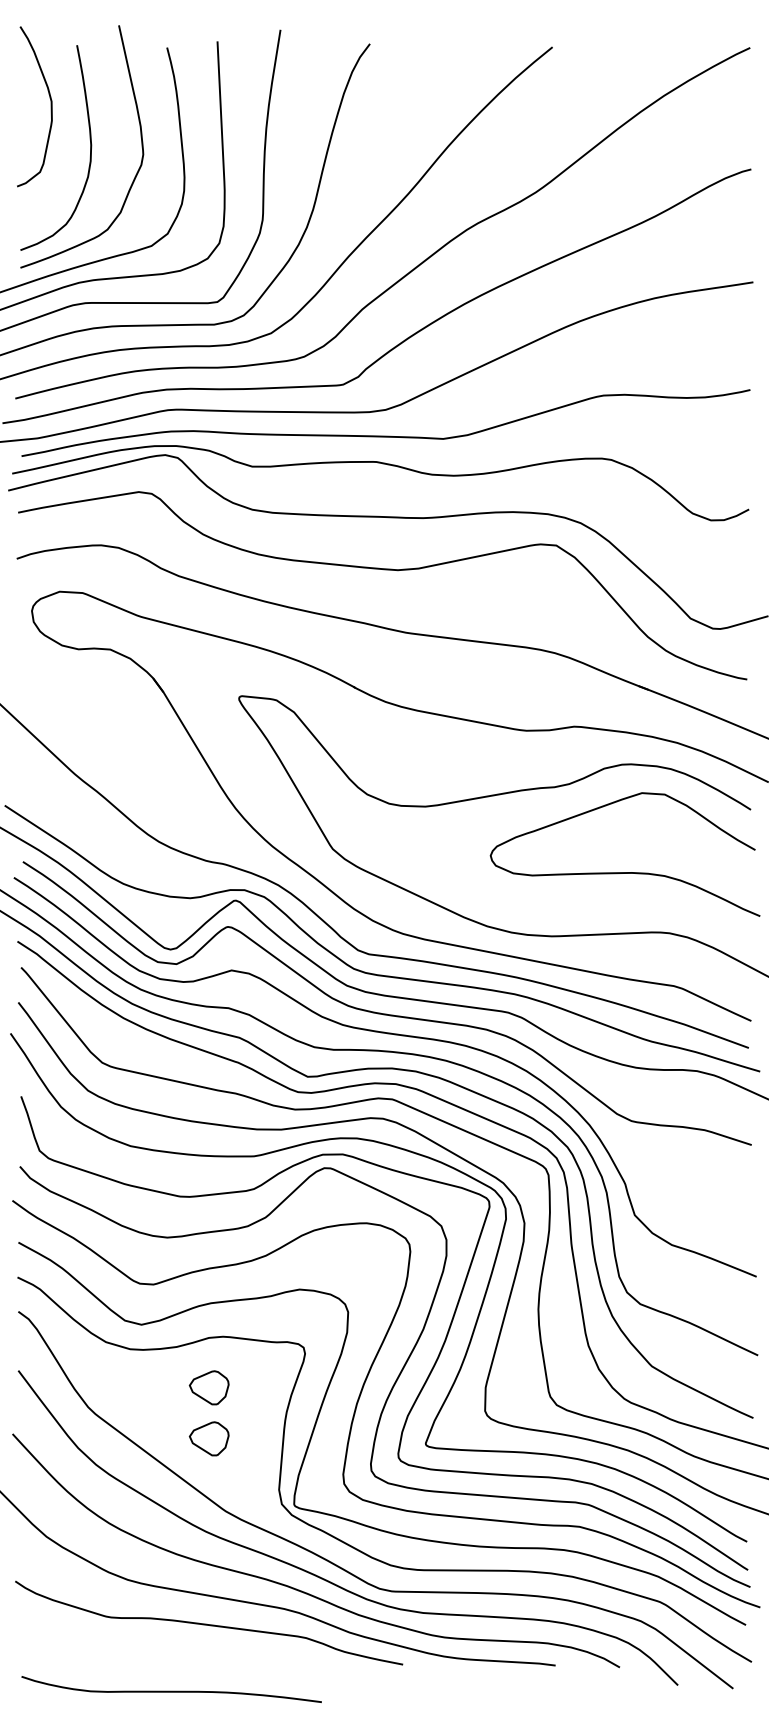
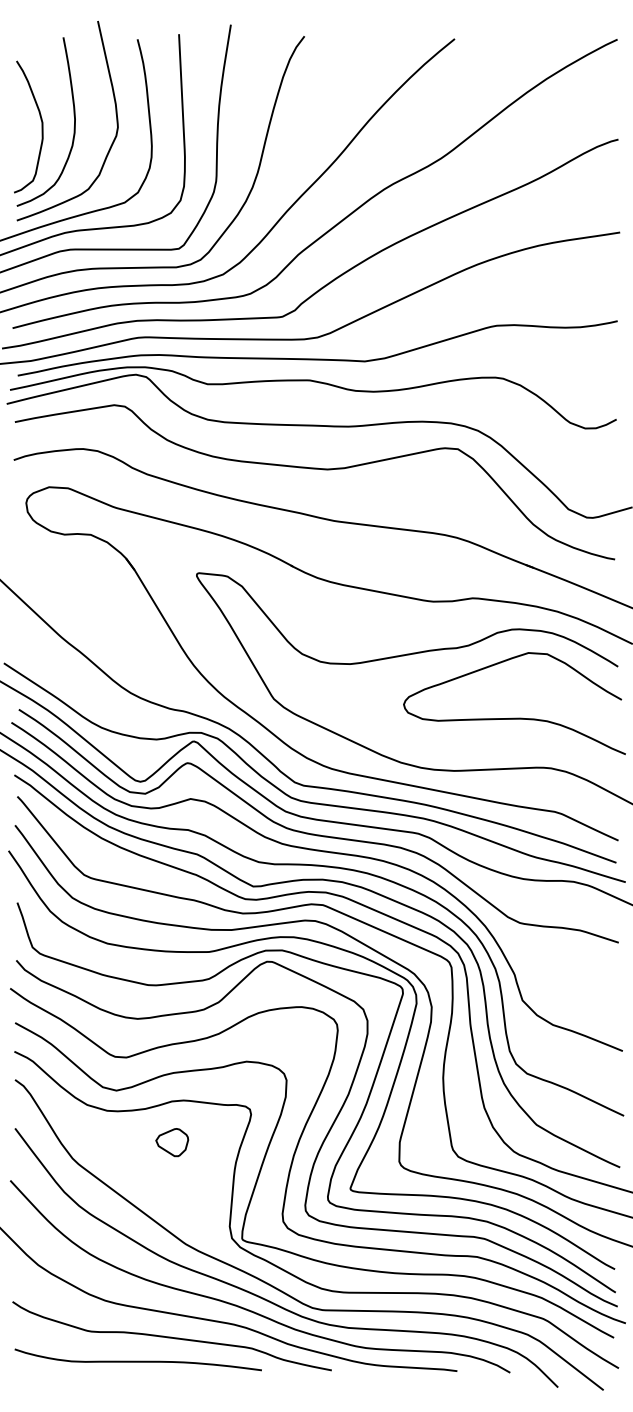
curve: (50, 106) -> (41, 126), moved
part: (209, 1438) -> (172, 1184), removed
curve: (170, 1690) -> (137, 1360), moved

